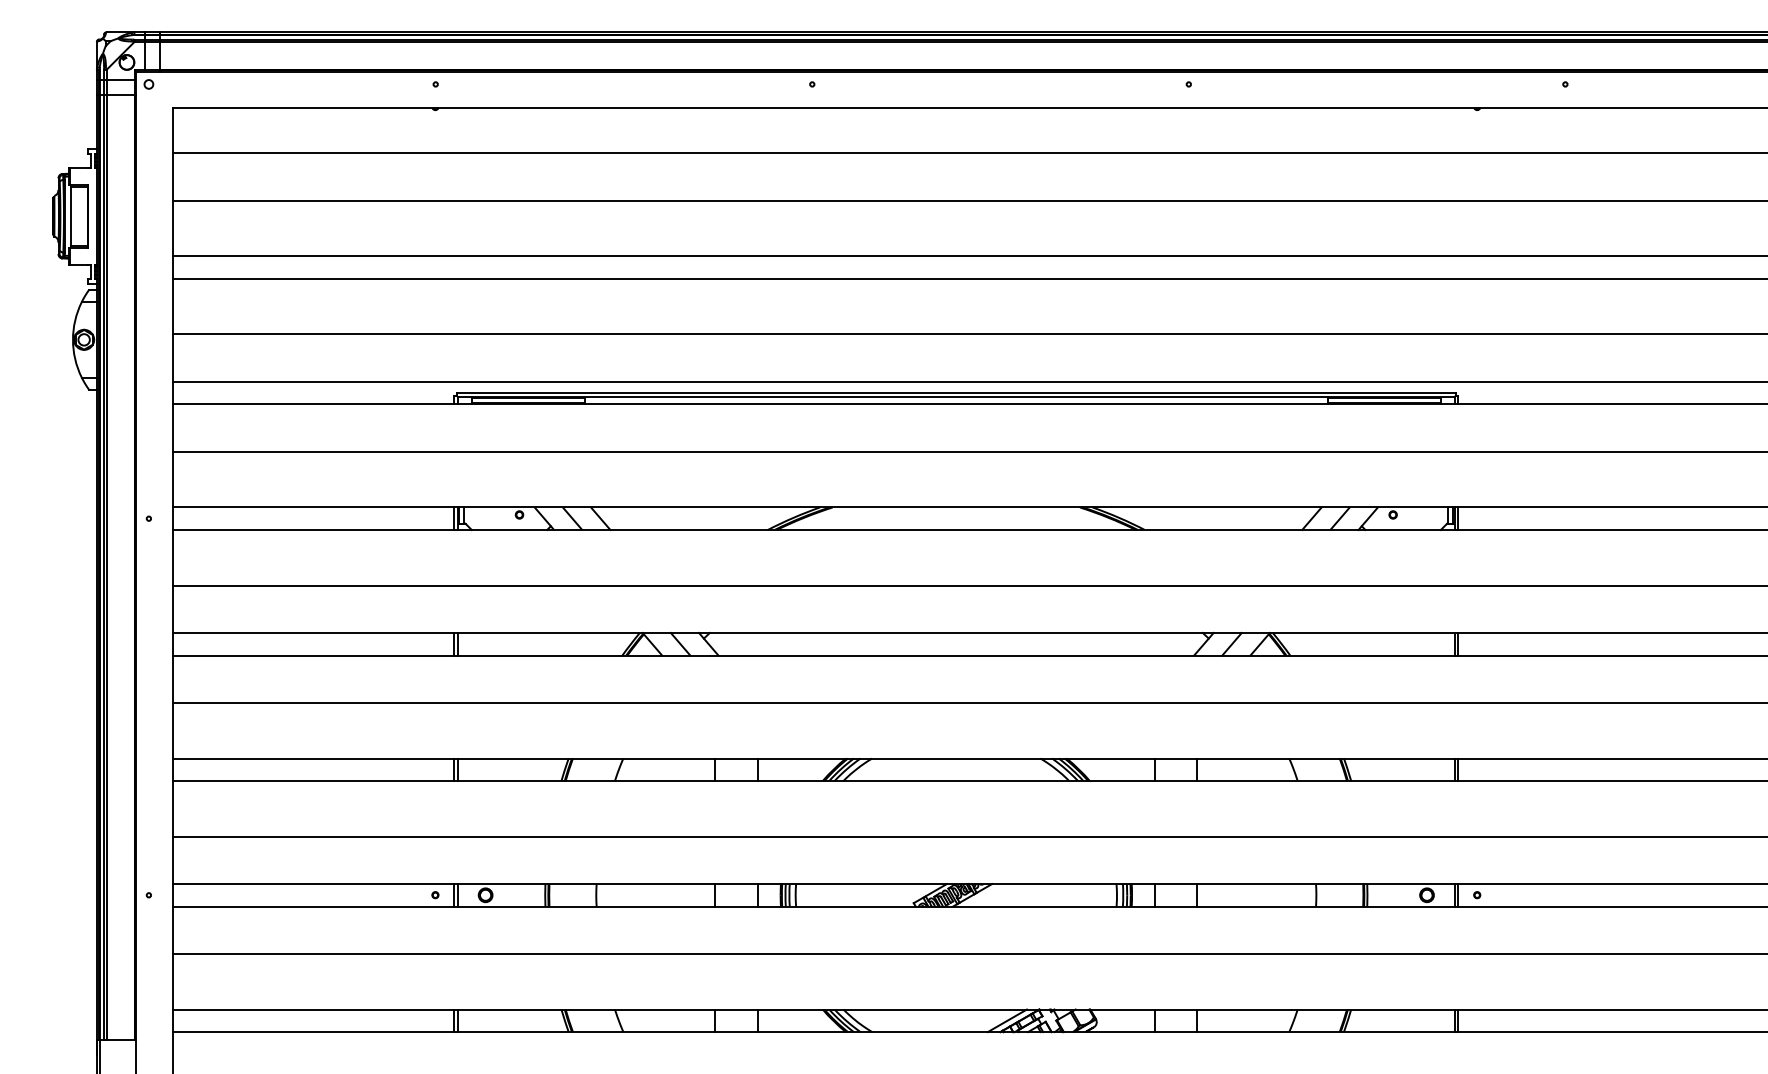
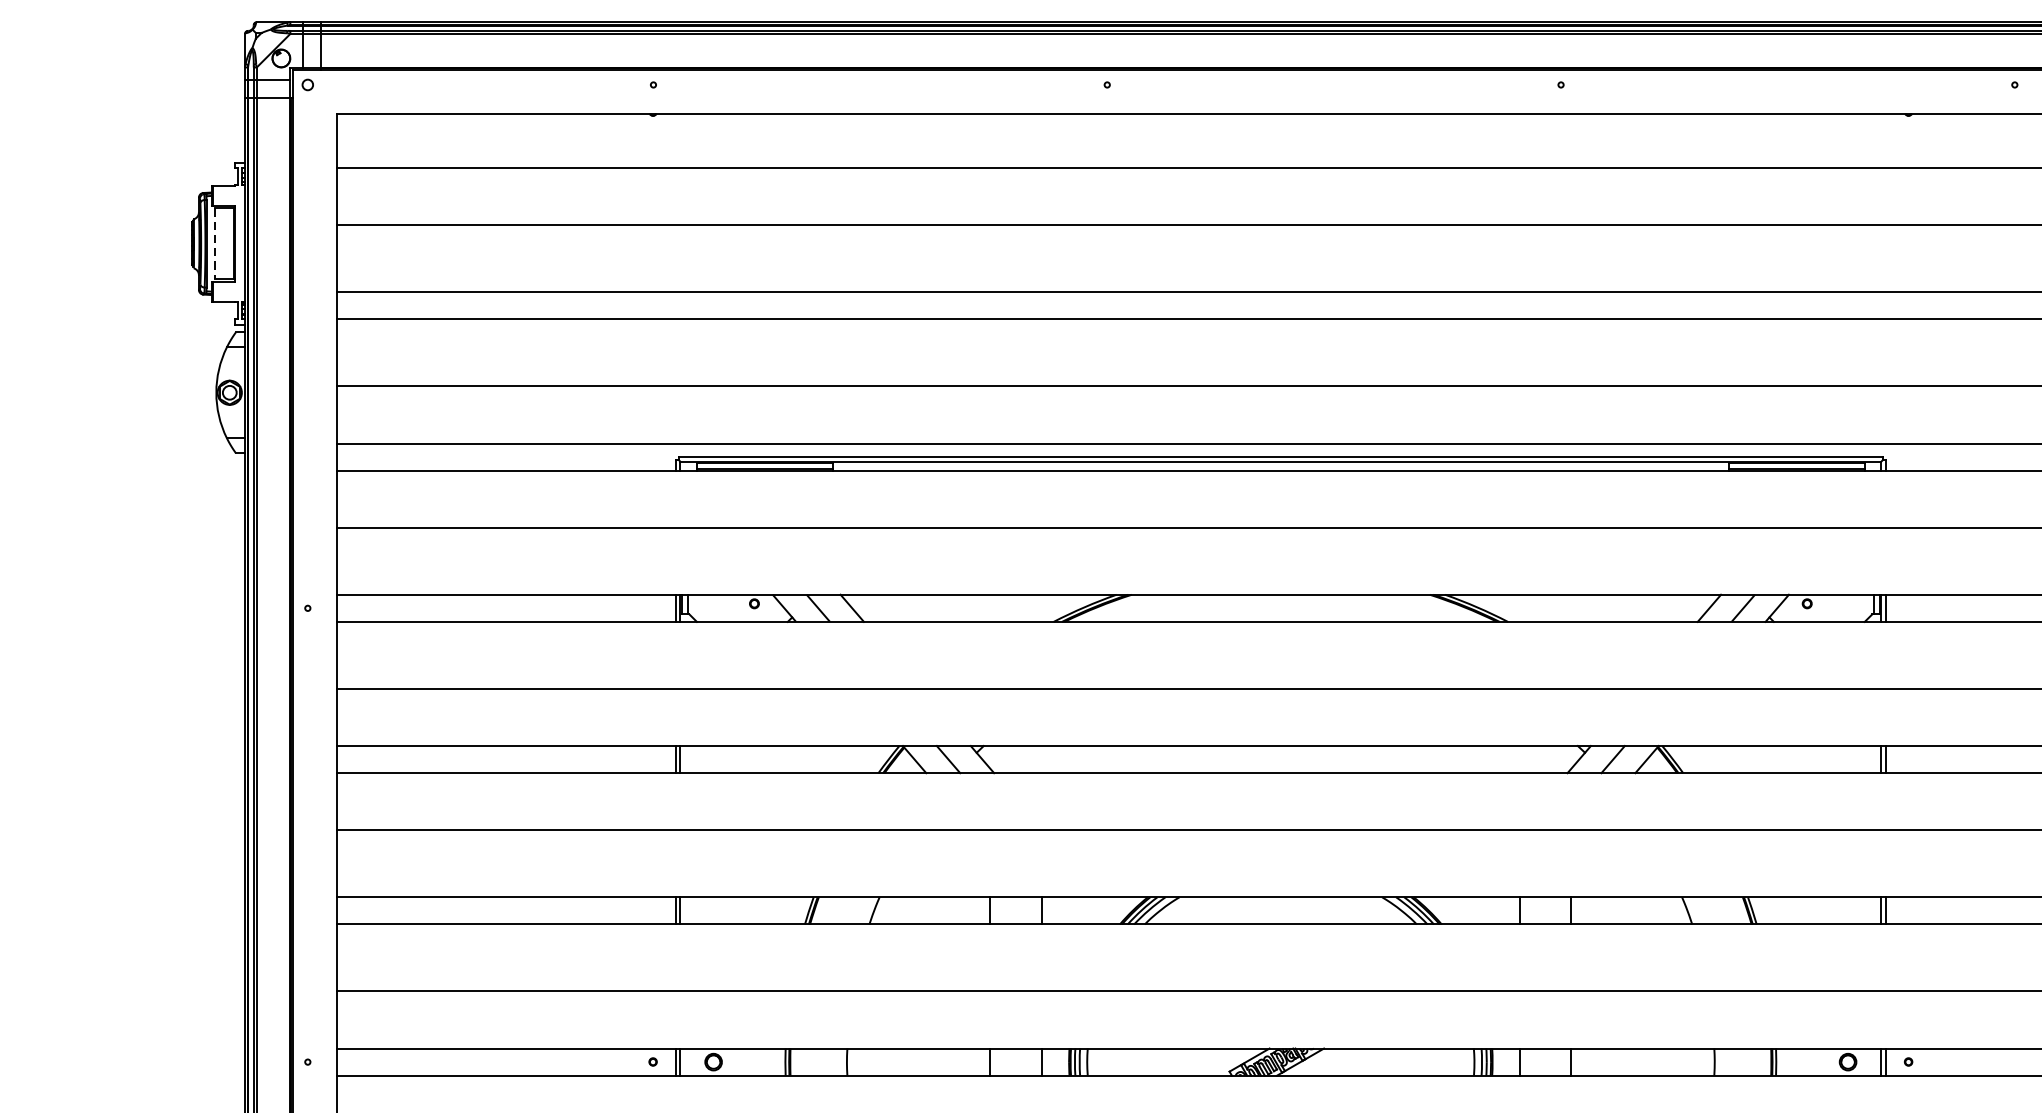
line: (71, 216) -> (214, 244), solid -> dashed

